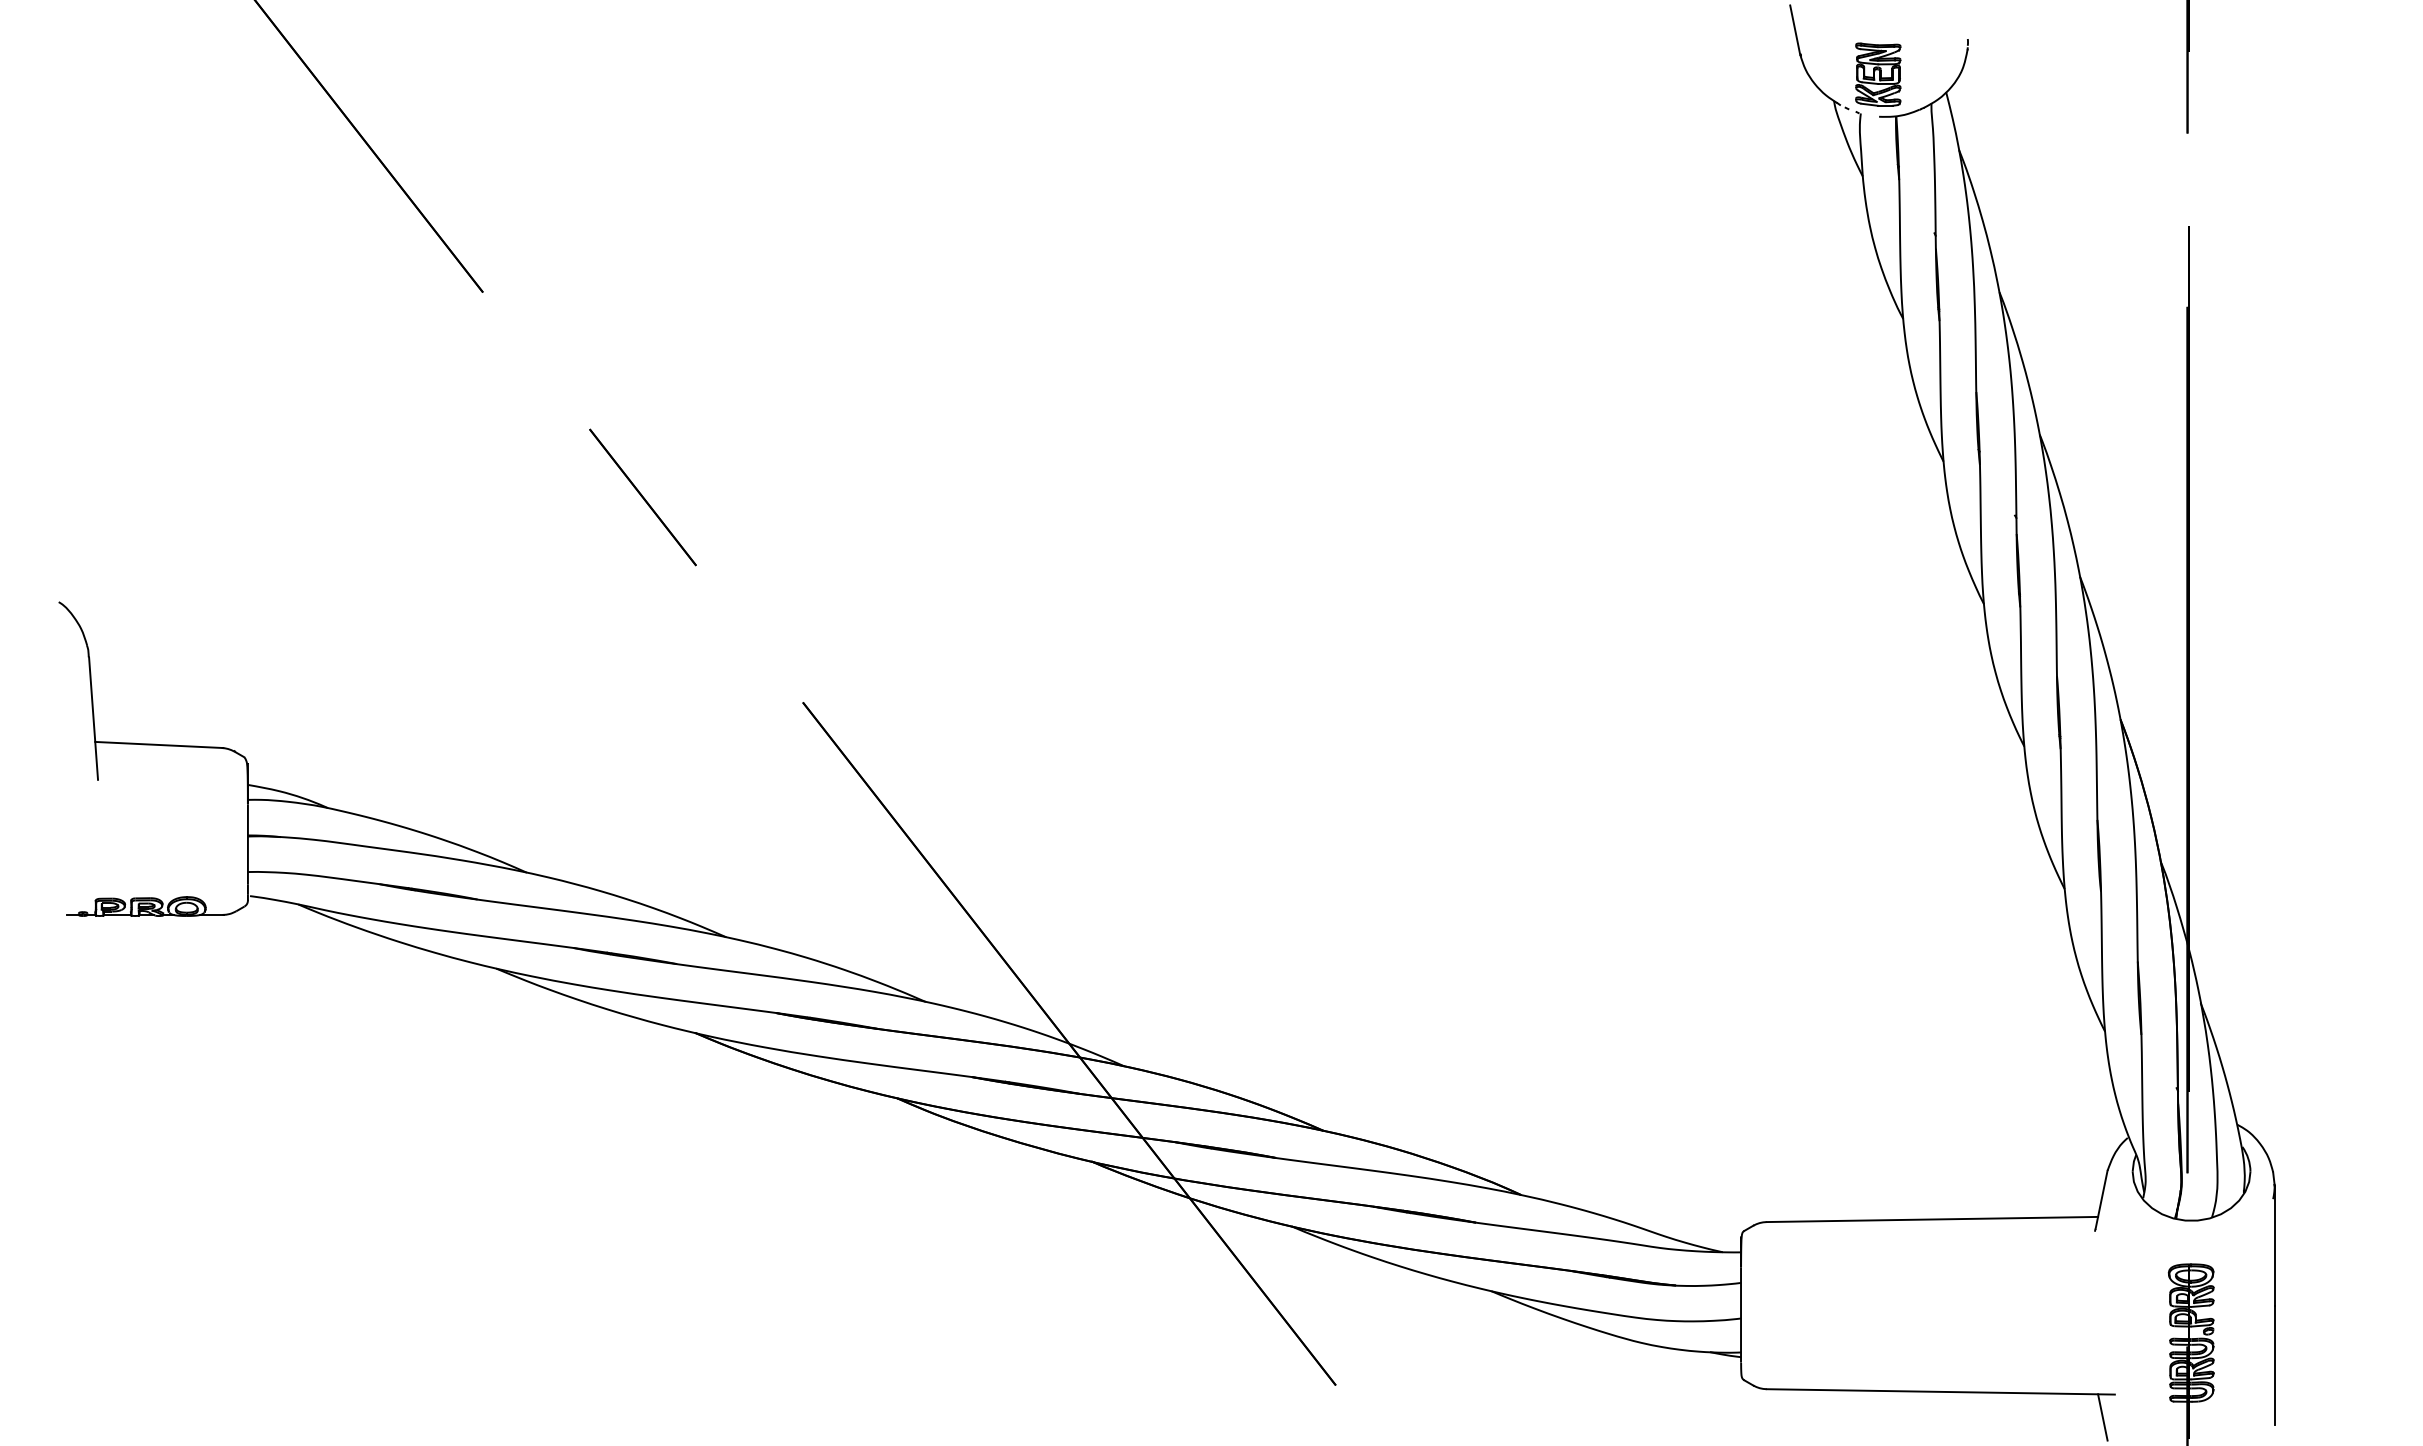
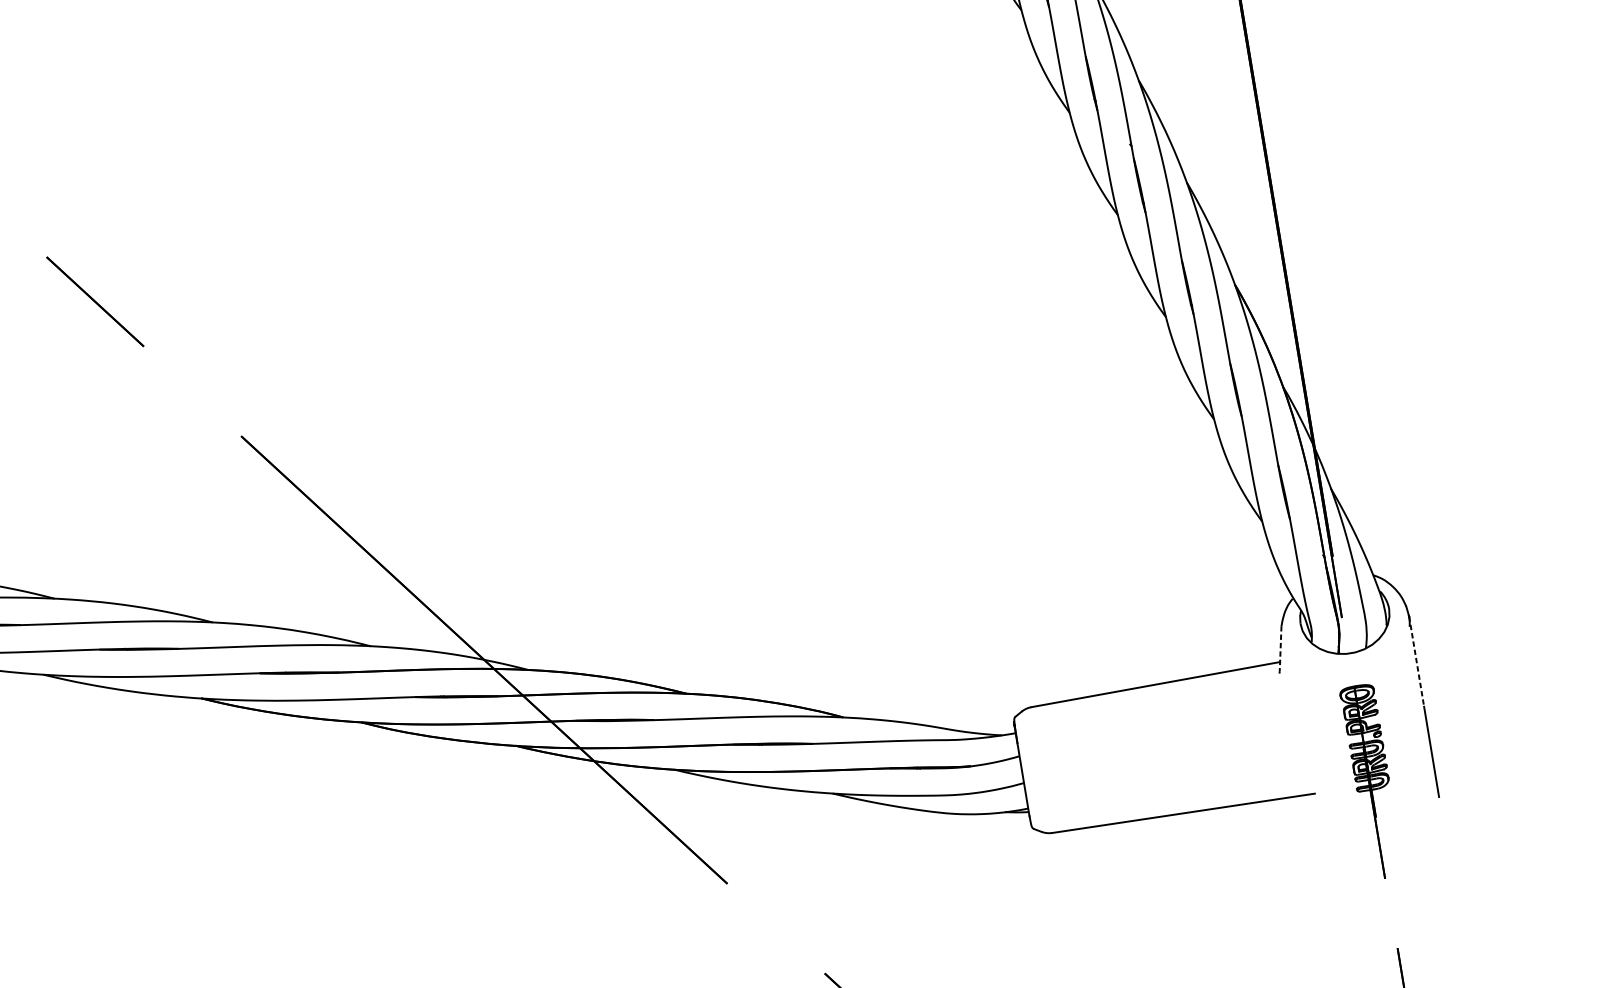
line: (2101, 1199) -> (1280, 648), solid -> dashed
line: (2274, 1245) -> (1416, 661), solid -> dashed
line: (2102, 1417) -> (1308, 812), removed

